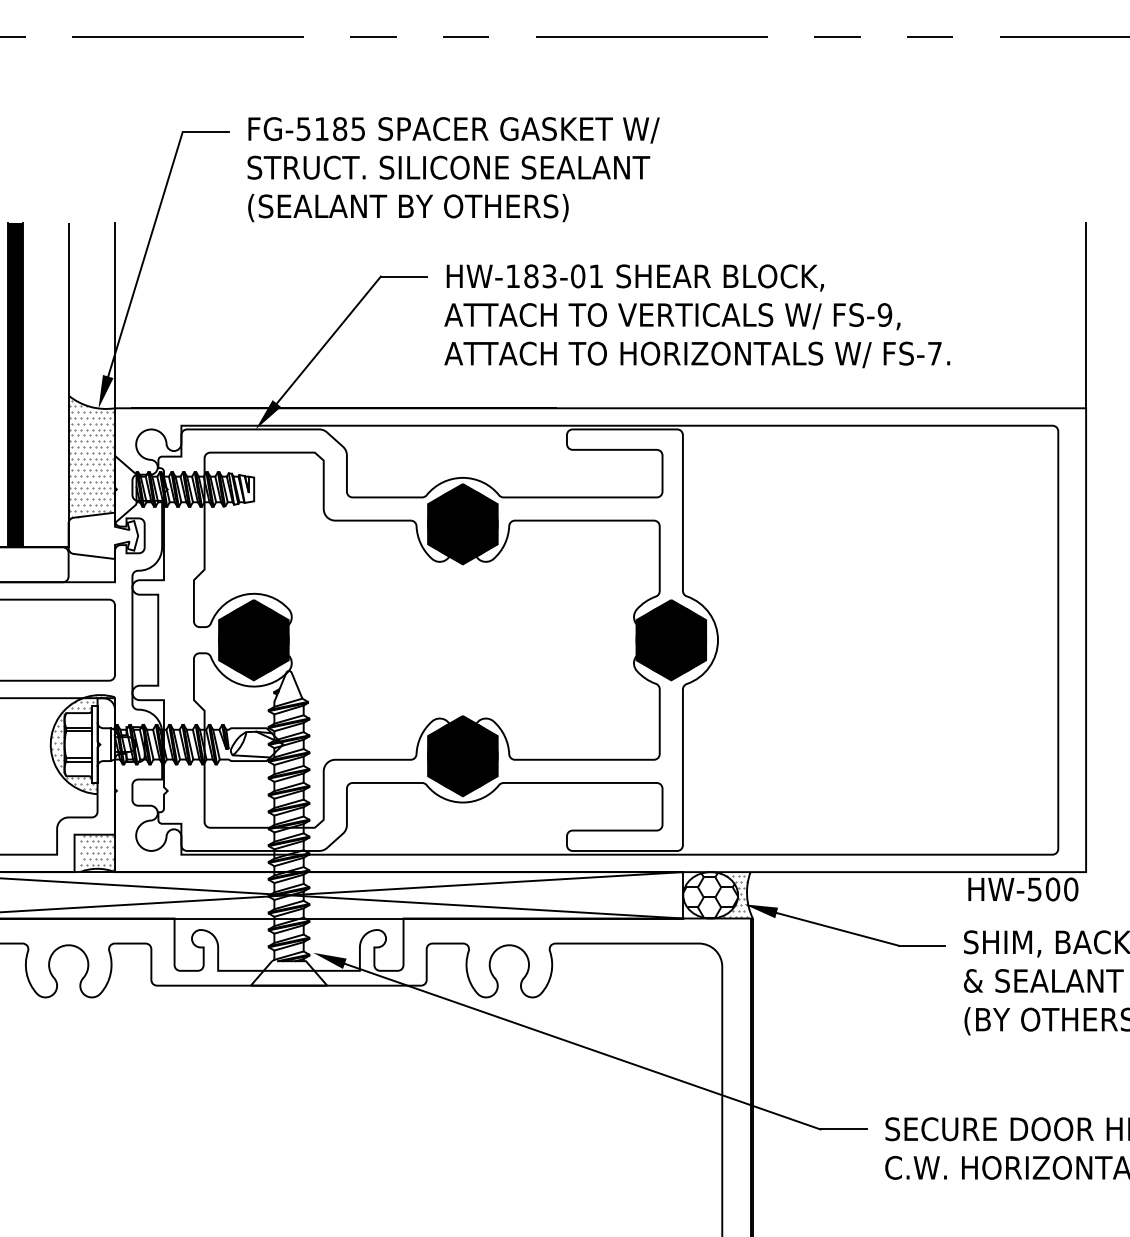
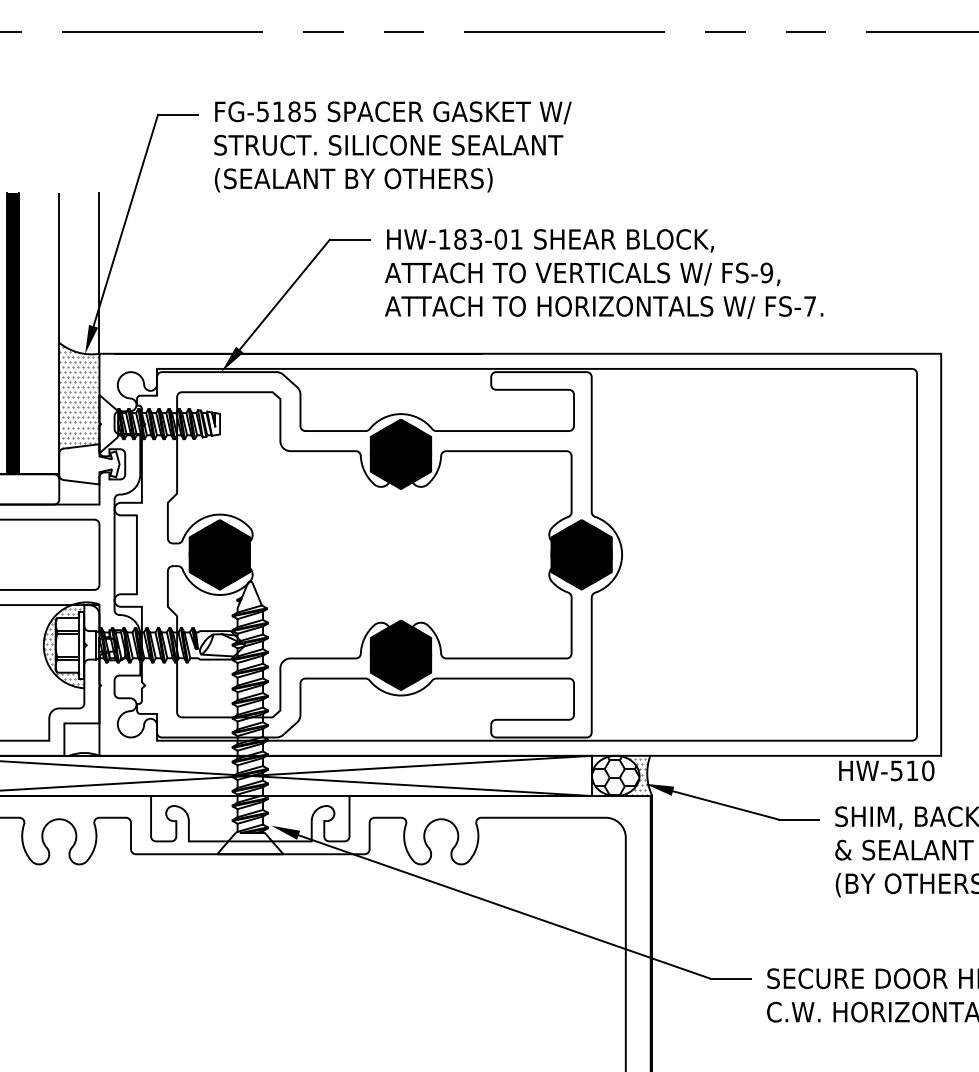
line: (1086, 314) -> (941, 272), removed
hatch: (96, 853) -> (83, 739), removed
text: (1053, 889) -> (912, 770), HW-500 -> HW-510

